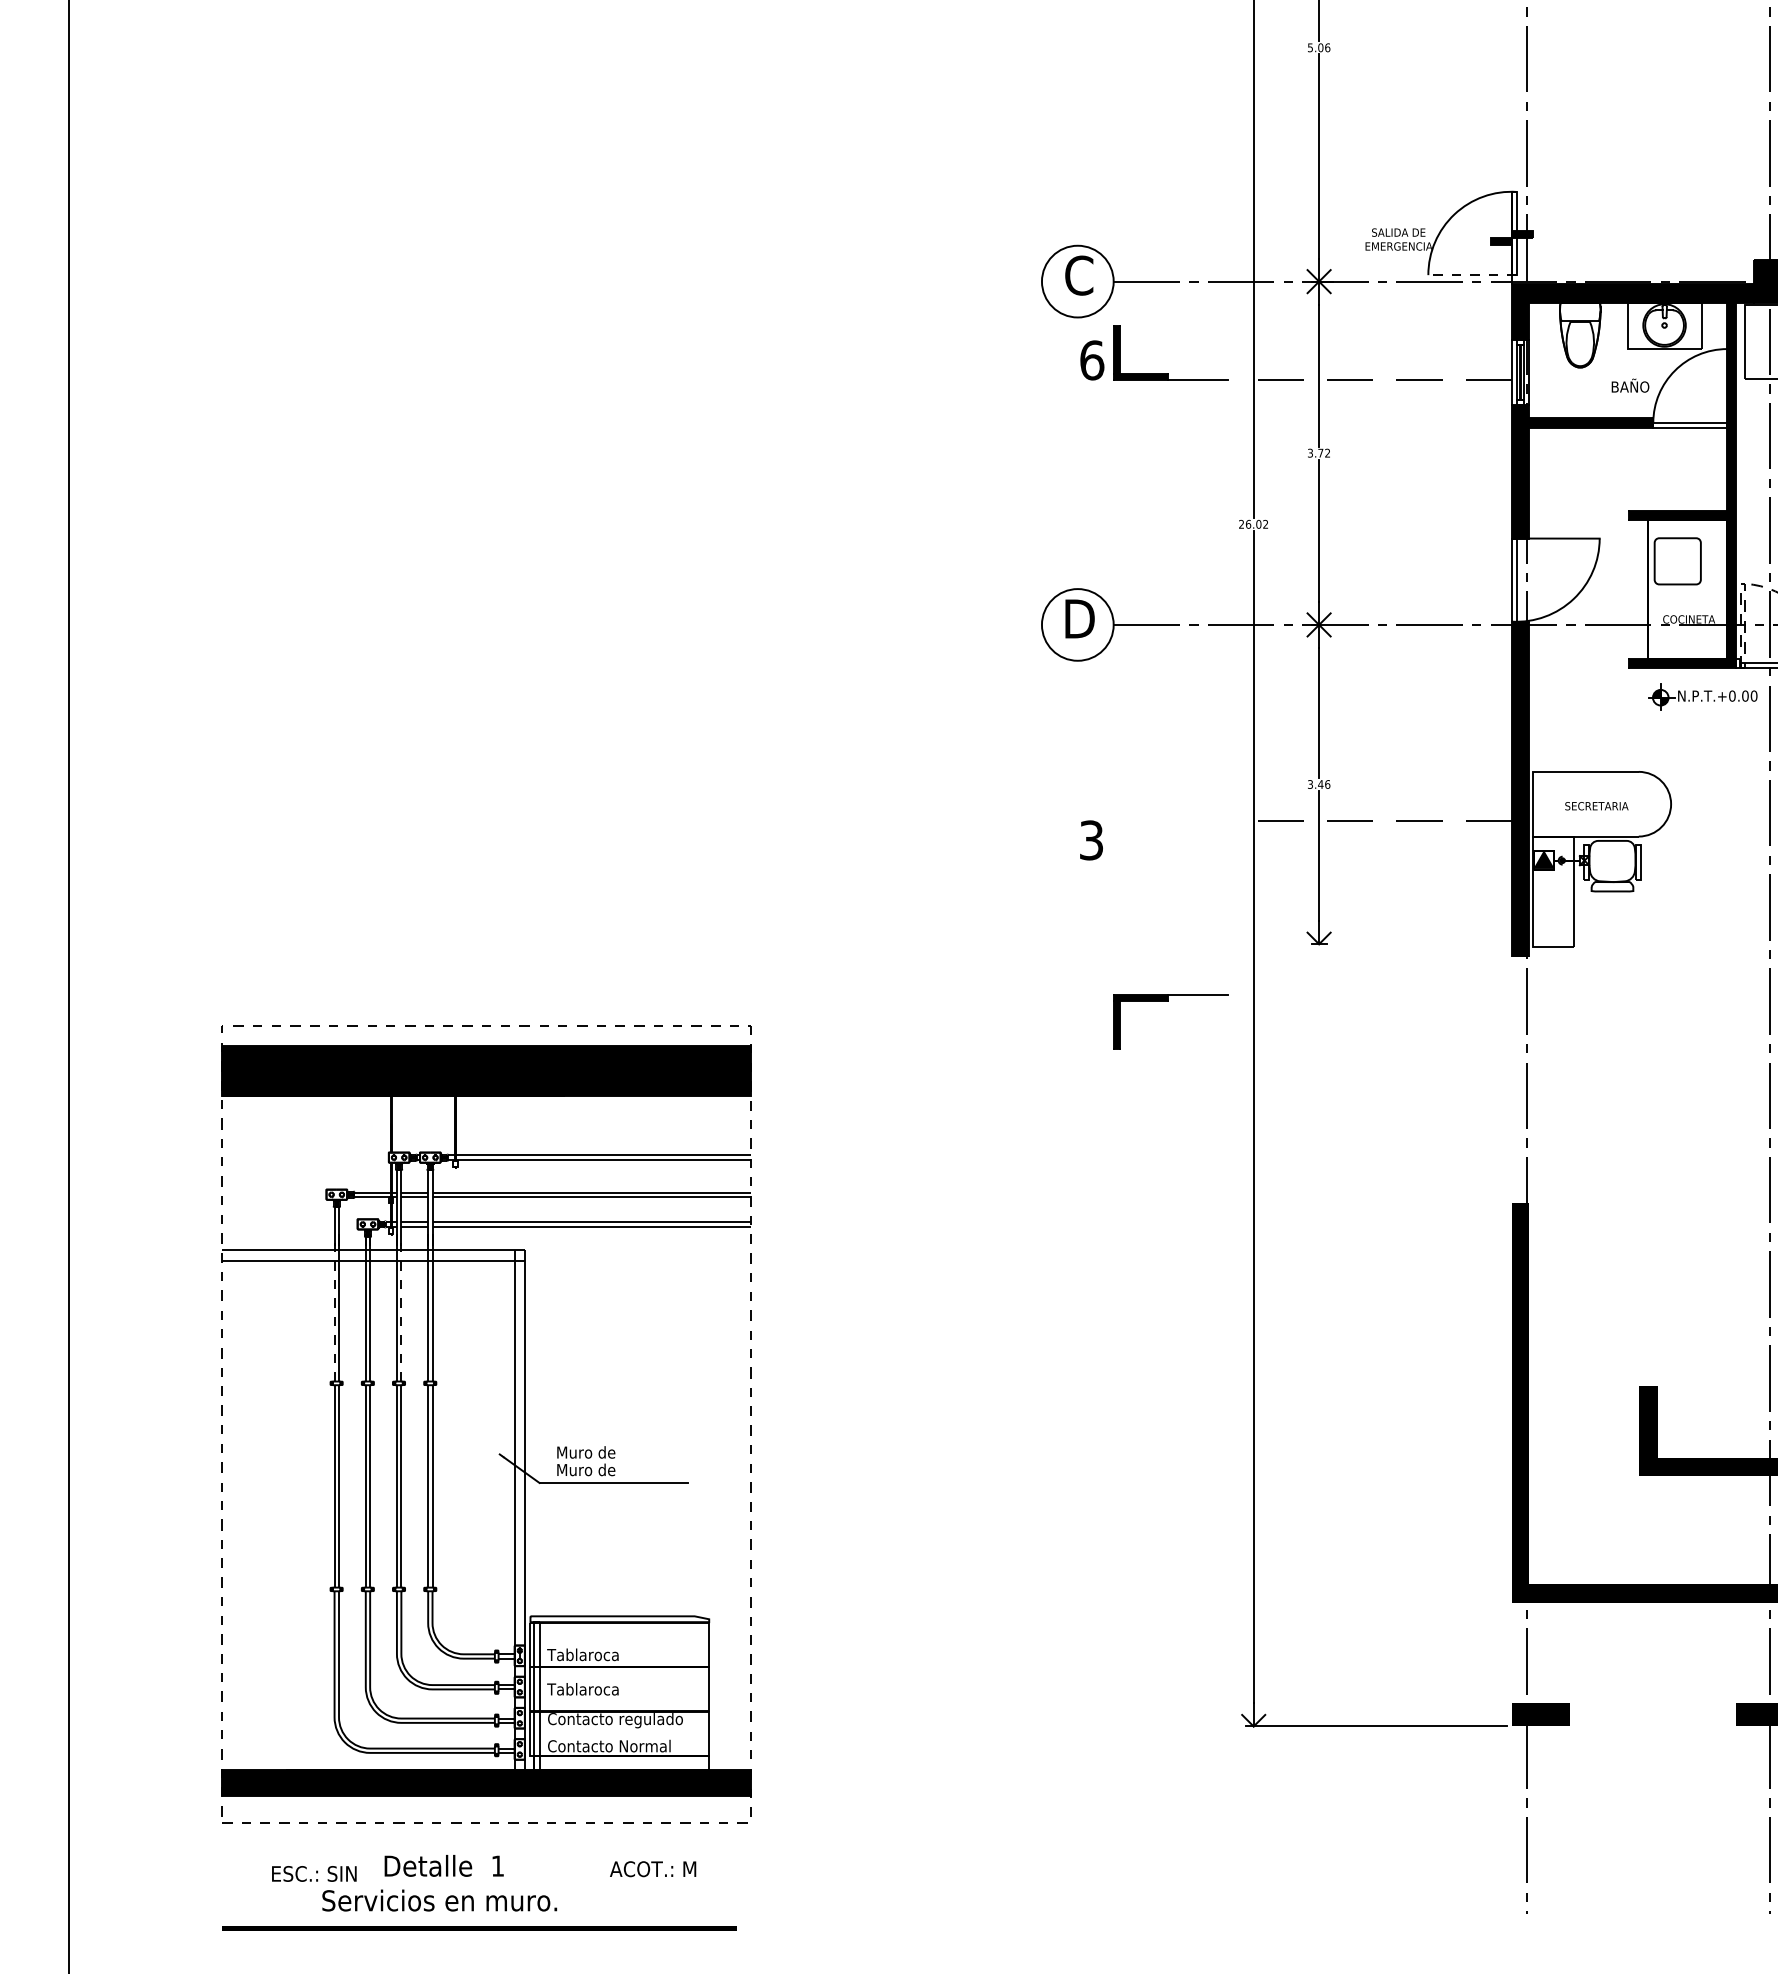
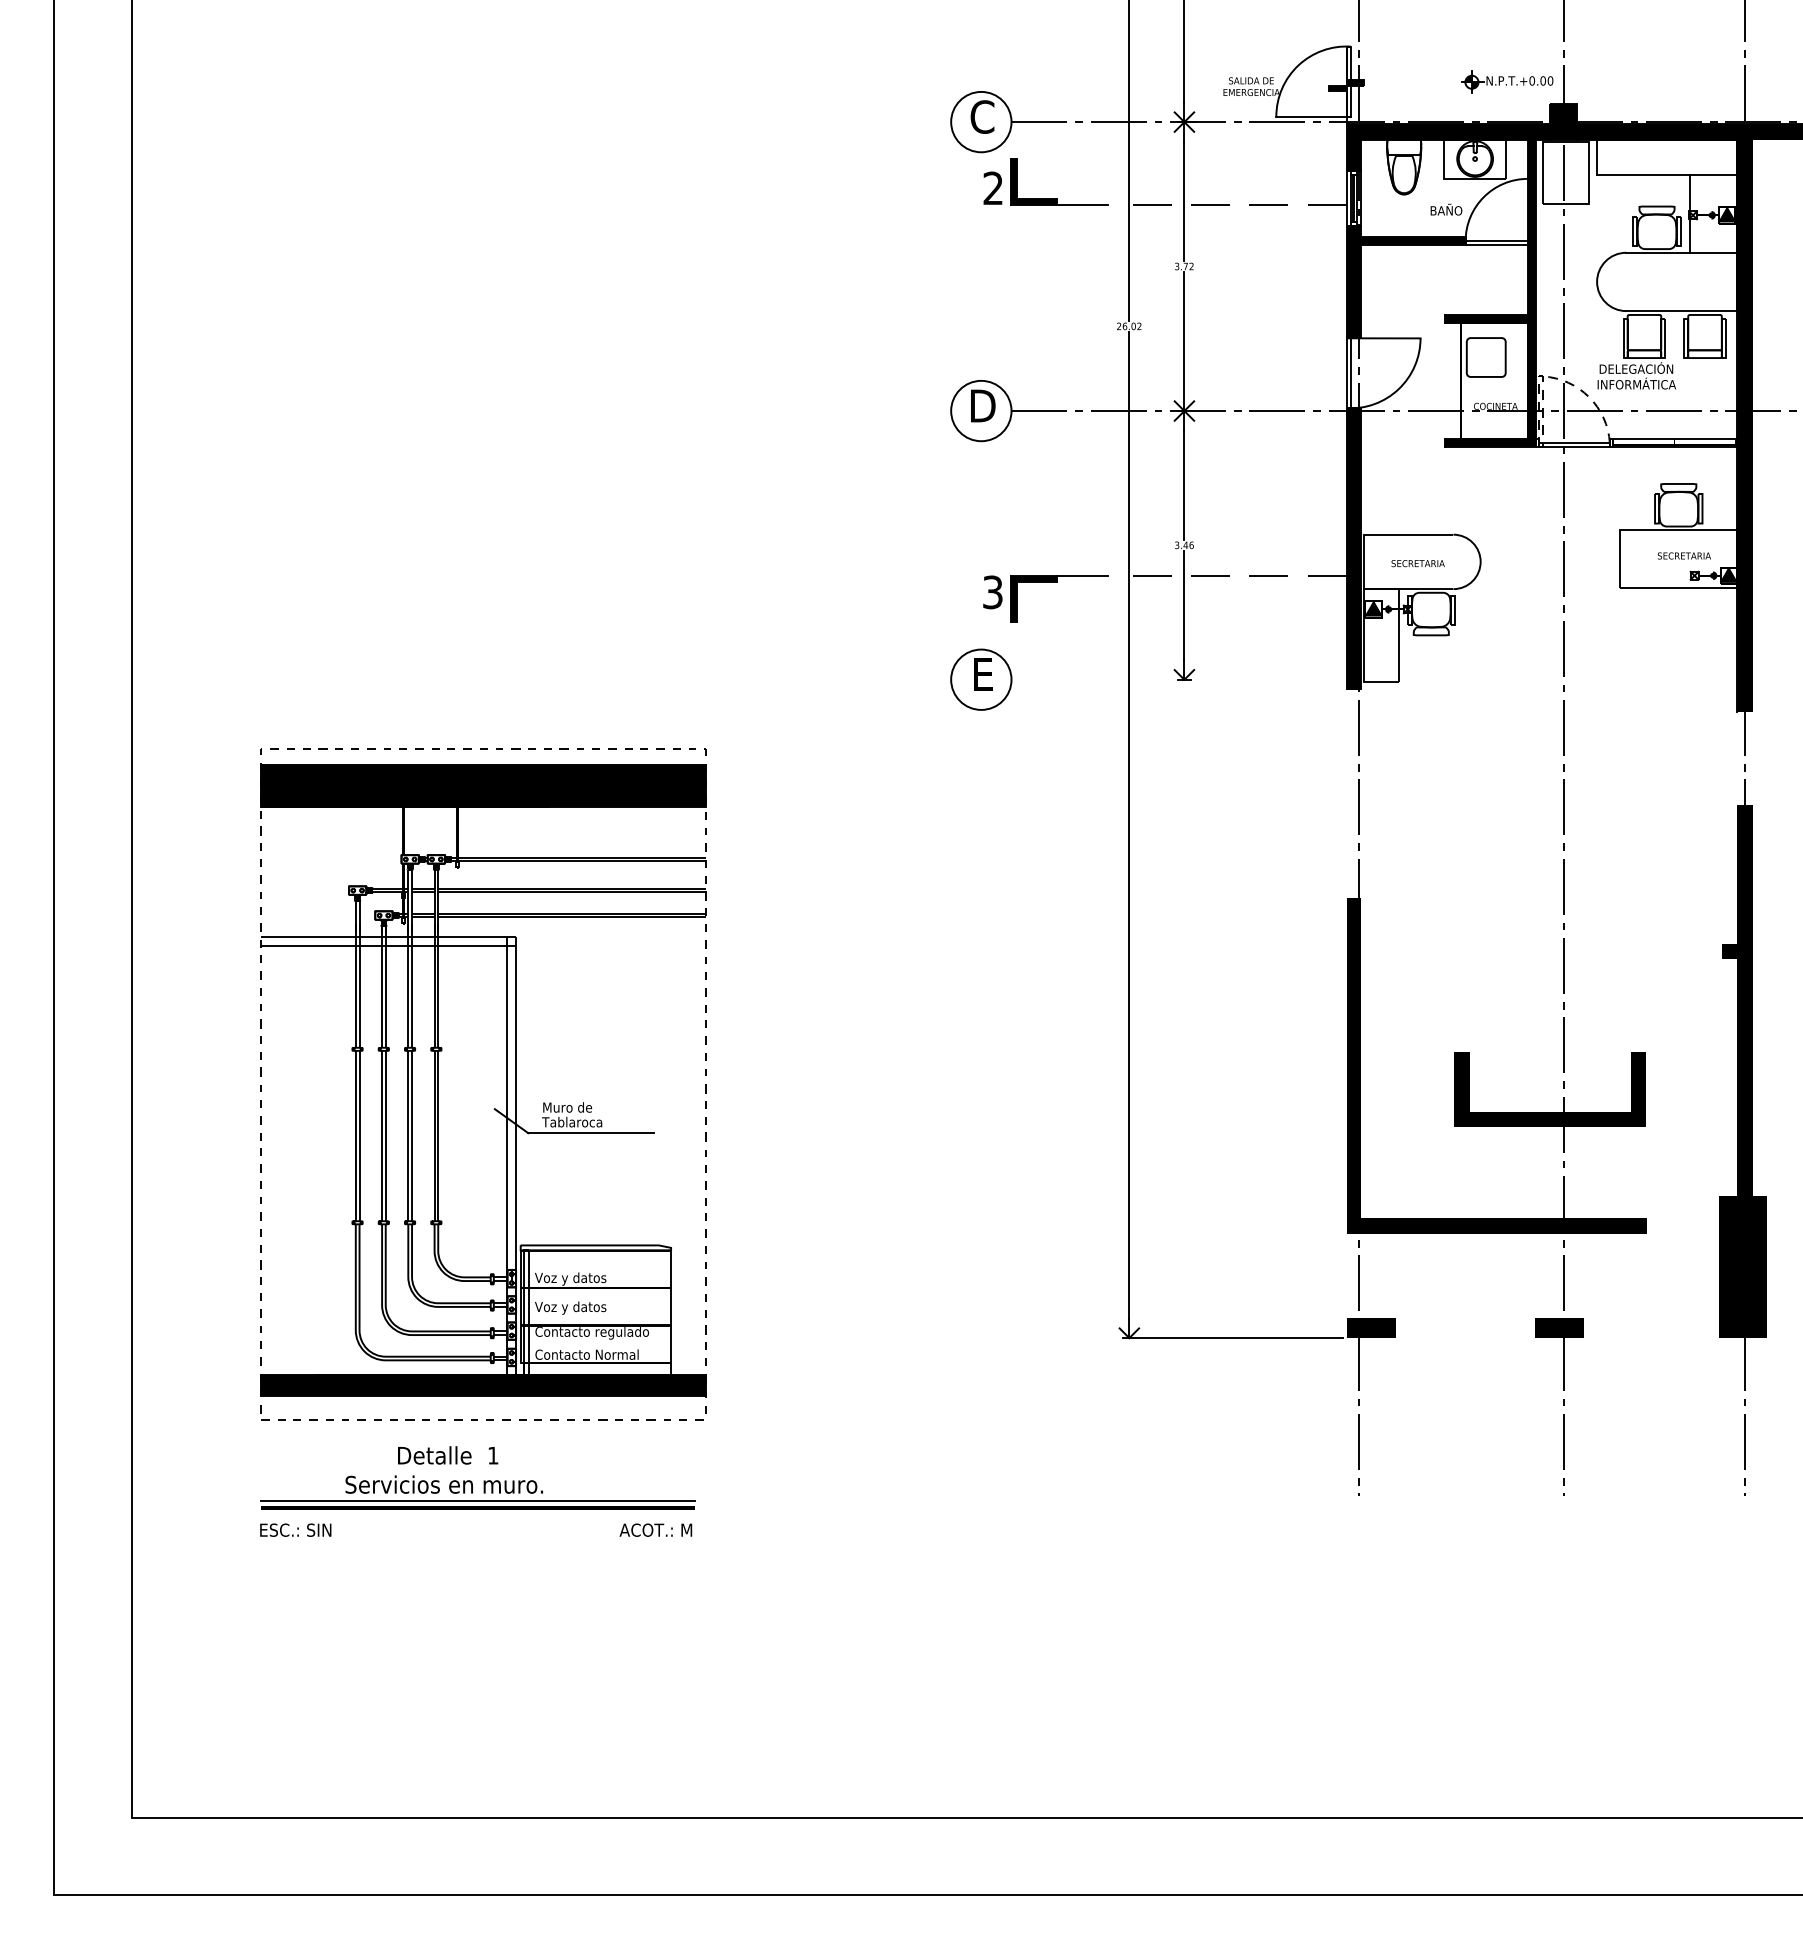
line: (1471, 274) -> (1312, 116), dashed -> solid
text: (1092, 360) -> (993, 188), 6 -> 2
part: (1703, 696) -> (1507, 81), moved
part: (1078, 943) -> (981, 679), added
part: (1168, 1002) -> (1057, 582), moved
line: (334, 1307) -> (355, 985), dashed -> solid
line: (401, 1307) -> (412, 985), dashed -> solid
text: (592, 1469) -> (572, 1121), Muro de -> Tablaroca
text: (589, 1655) -> (570, 1278), Tablaroca -> Voz y datos
text: (589, 1690) -> (570, 1307), Tablaroca -> Voz y datos
text: (652, 1868) -> (655, 1529), moved
text: (314, 1873) -> (295, 1529), moved
line: (479, 1919) -> (477, 1500), added

